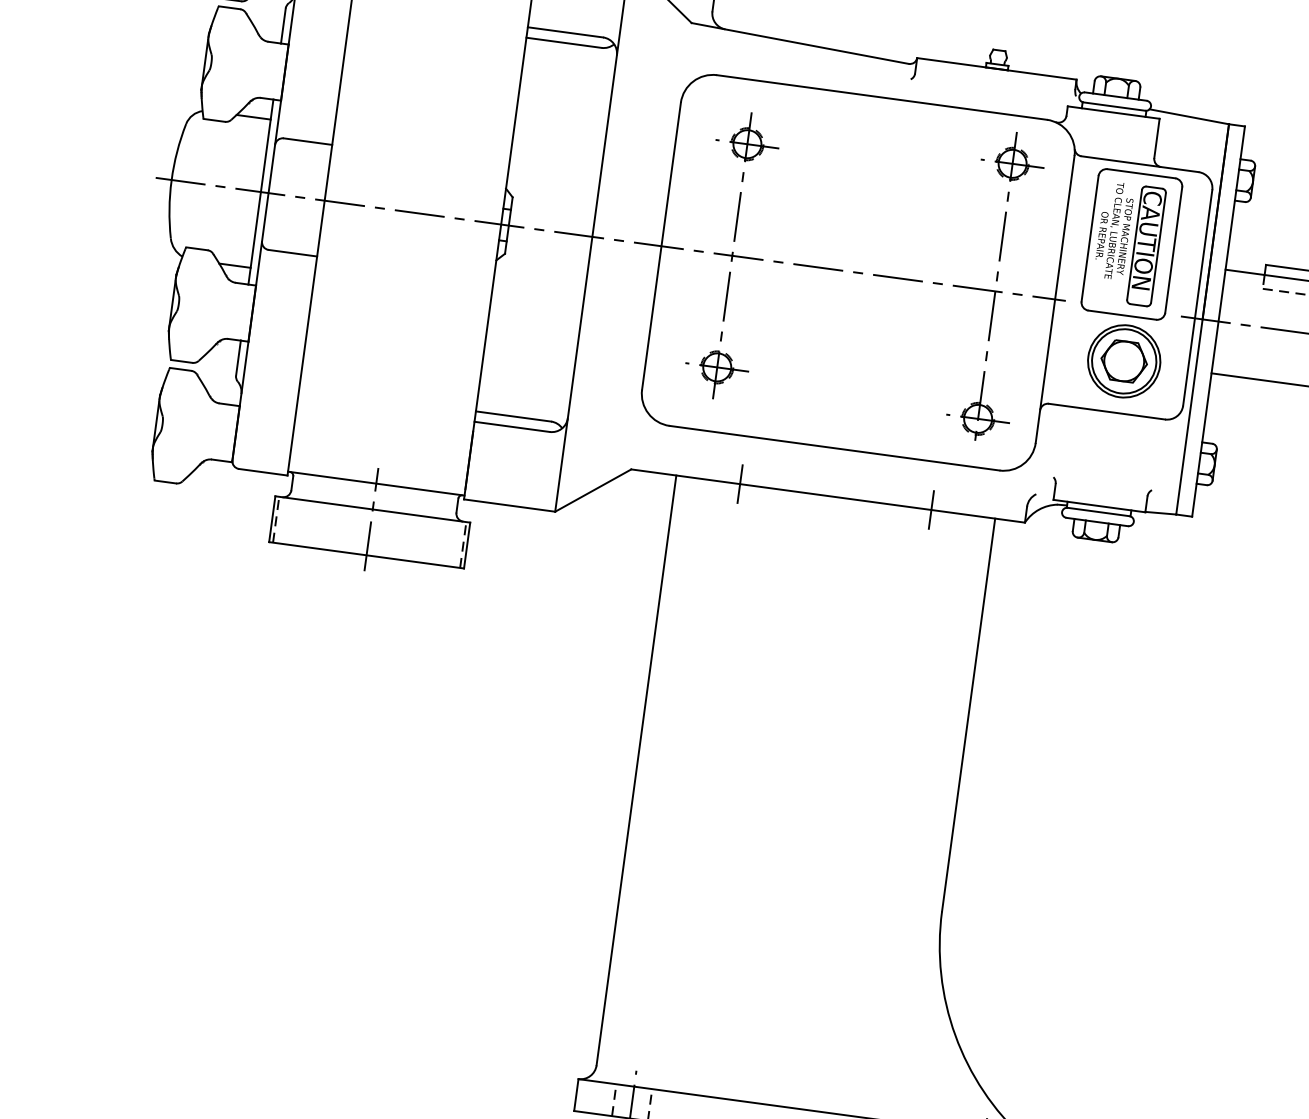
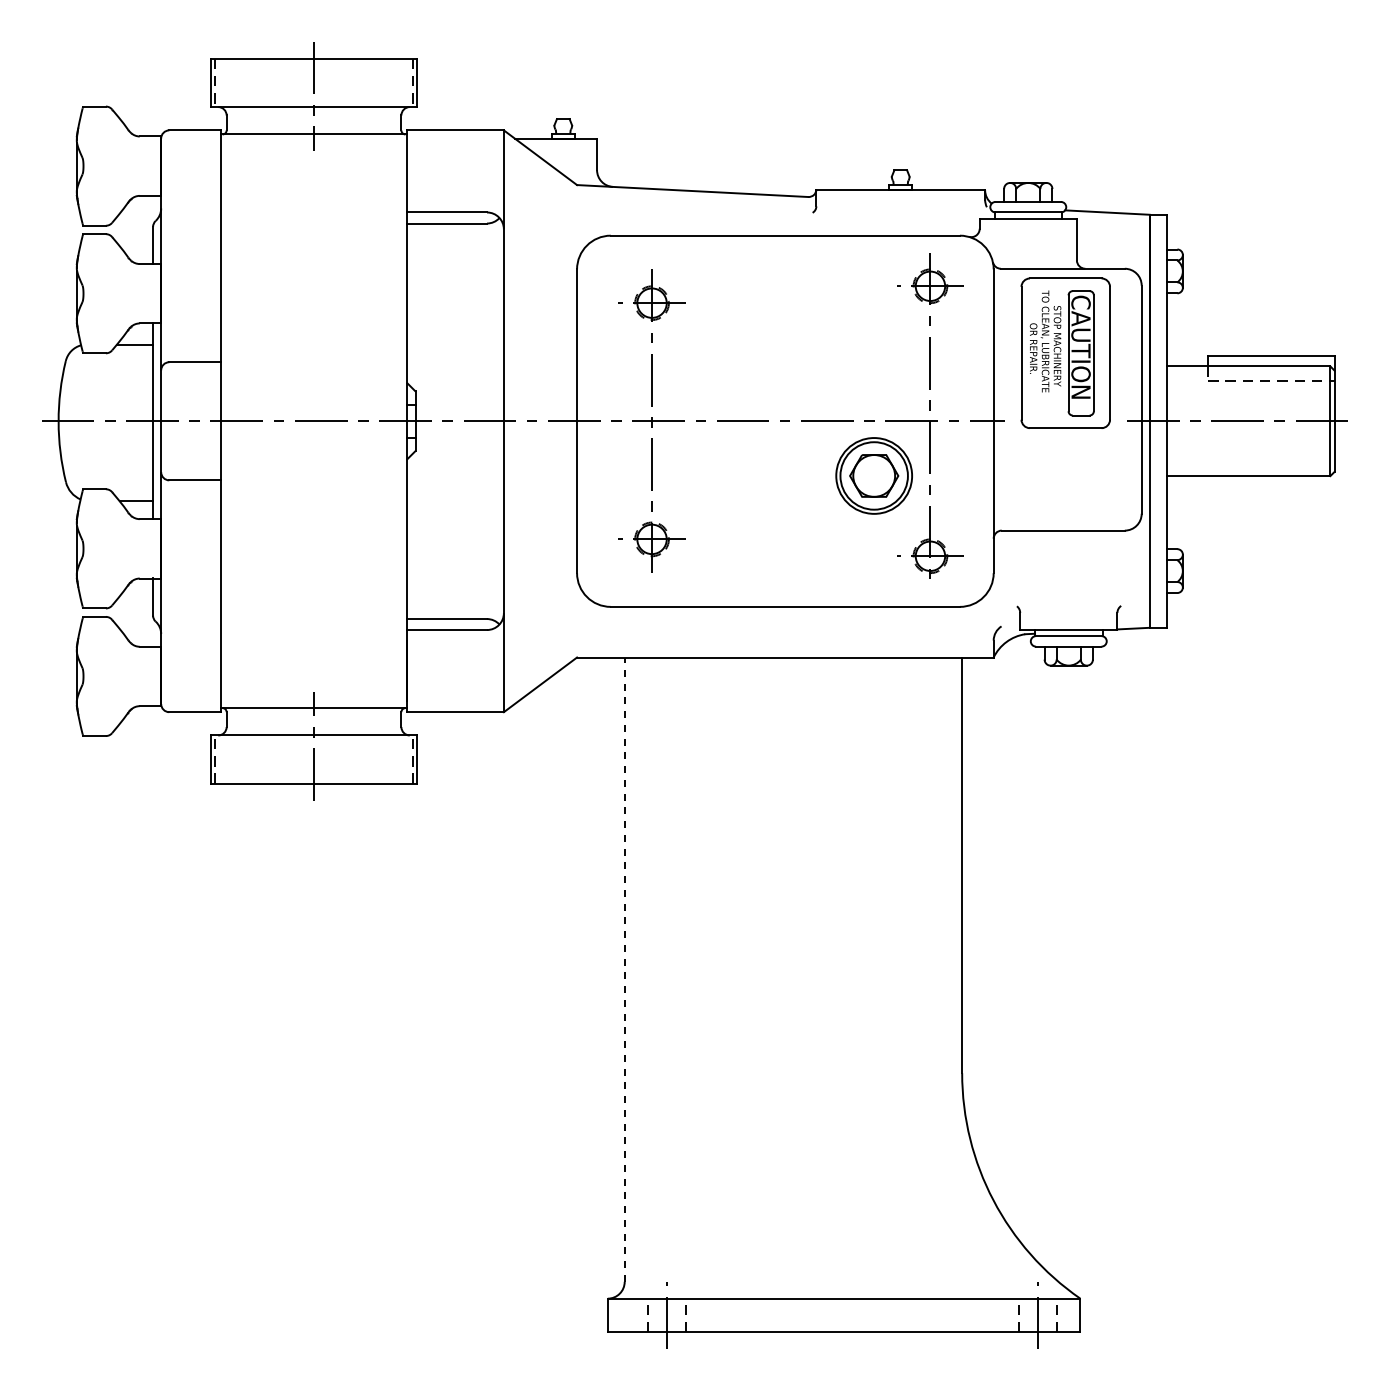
part: (1123, 360) -> (873, 475), moved
line: (740, 484) -> (692, 657), removed
line: (931, 509) -> (894, 657), removed
line: (636, 770) -> (624, 969), solid -> dashed

